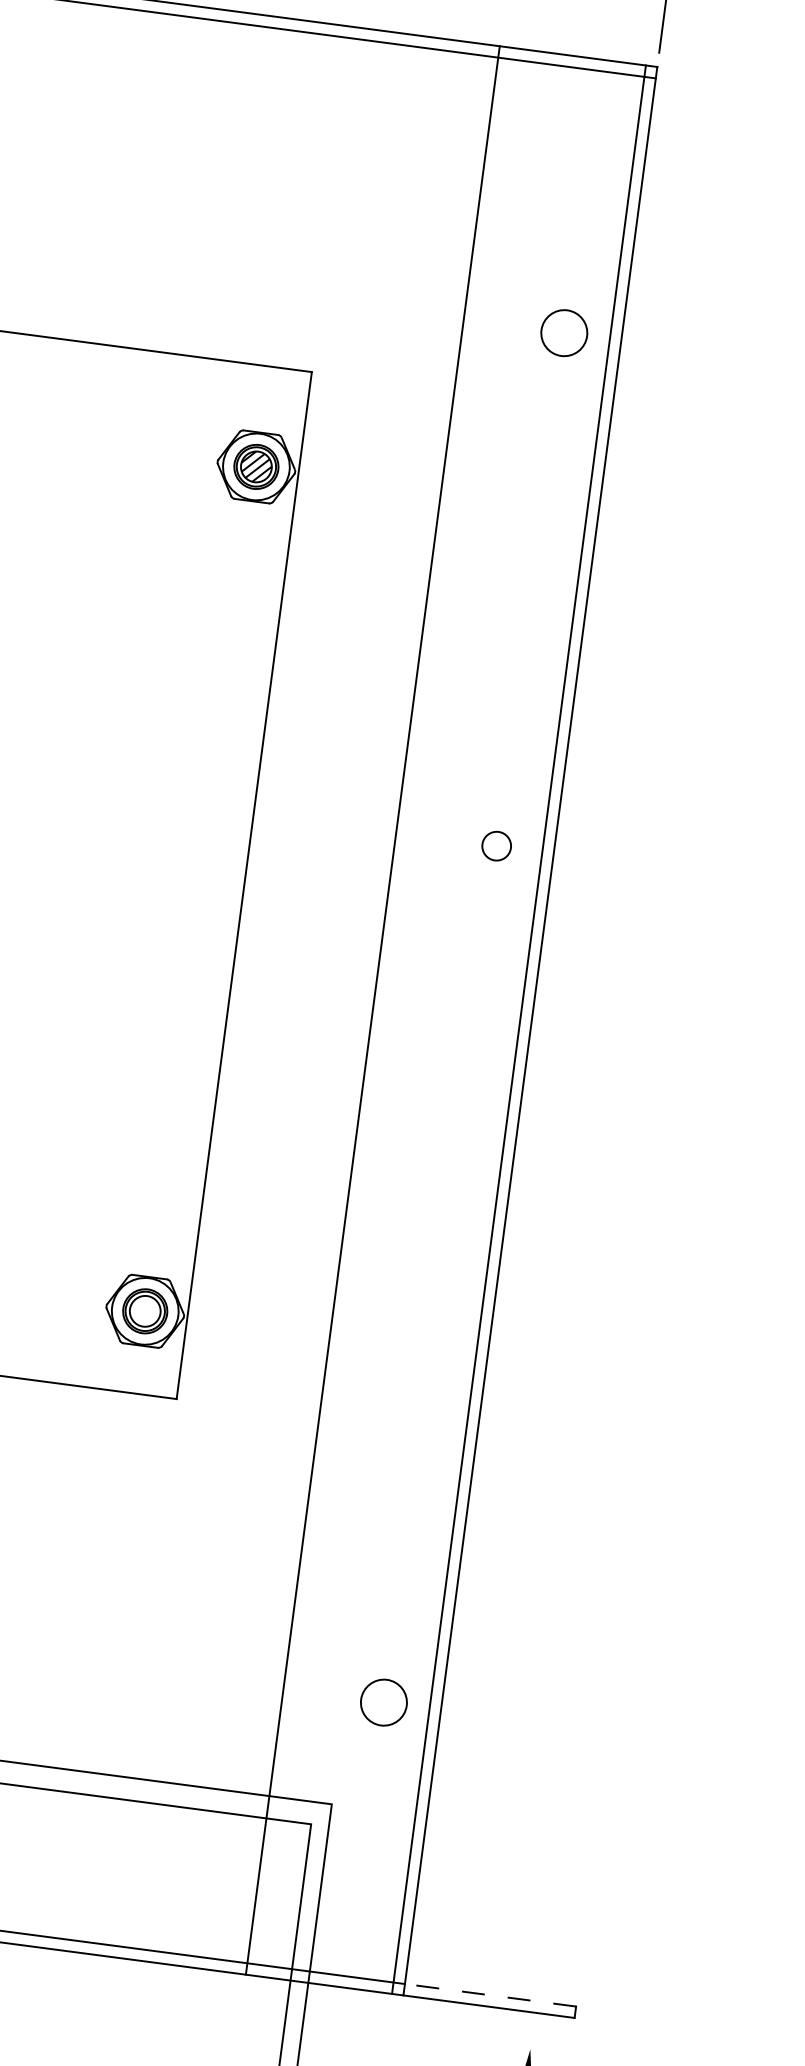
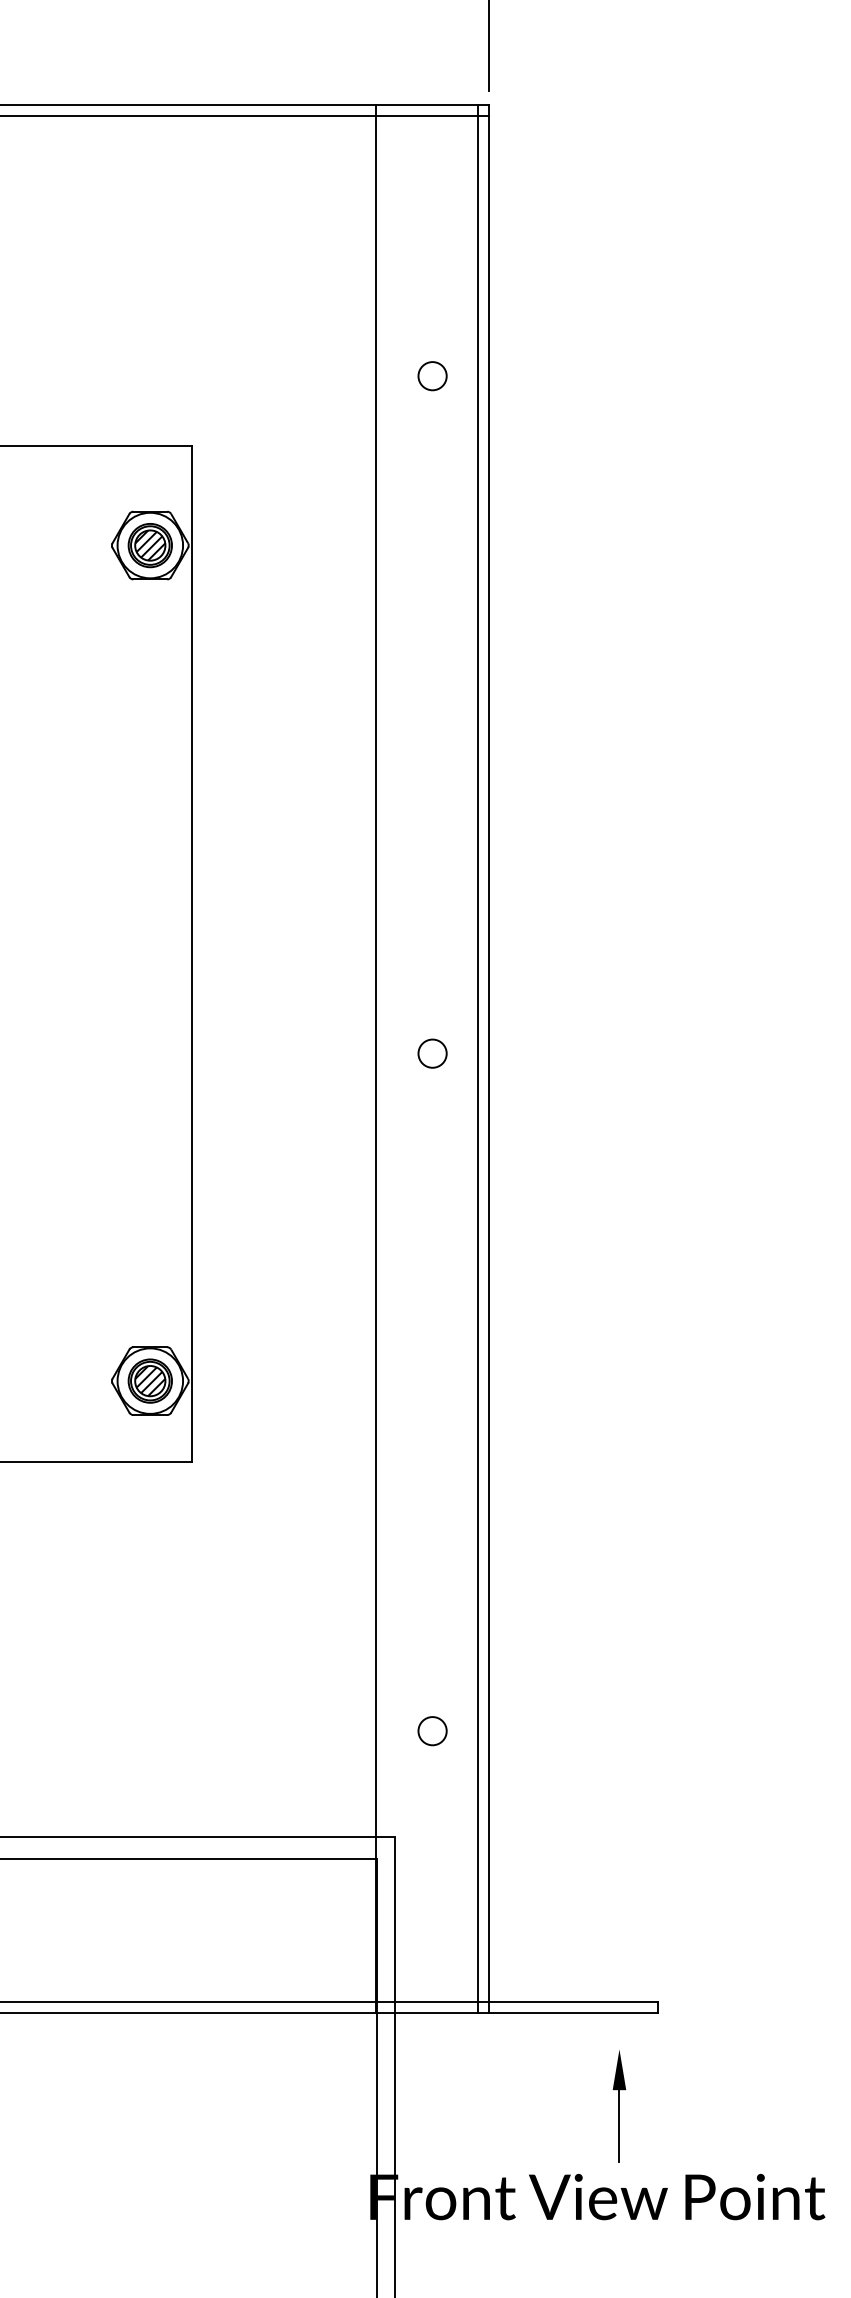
circle: (564, 333) -> (432, 376), size x0.62
circle: (496, 845) -> (432, 1053), moved
line: (373, 1010) -> (376, 1059), moved
hatch: (145, 1311) -> (150, 1381), added
circle: (383, 1702) -> (432, 1731), size x0.62
line: (490, 1995) -> (573, 2002), dashed -> solid

